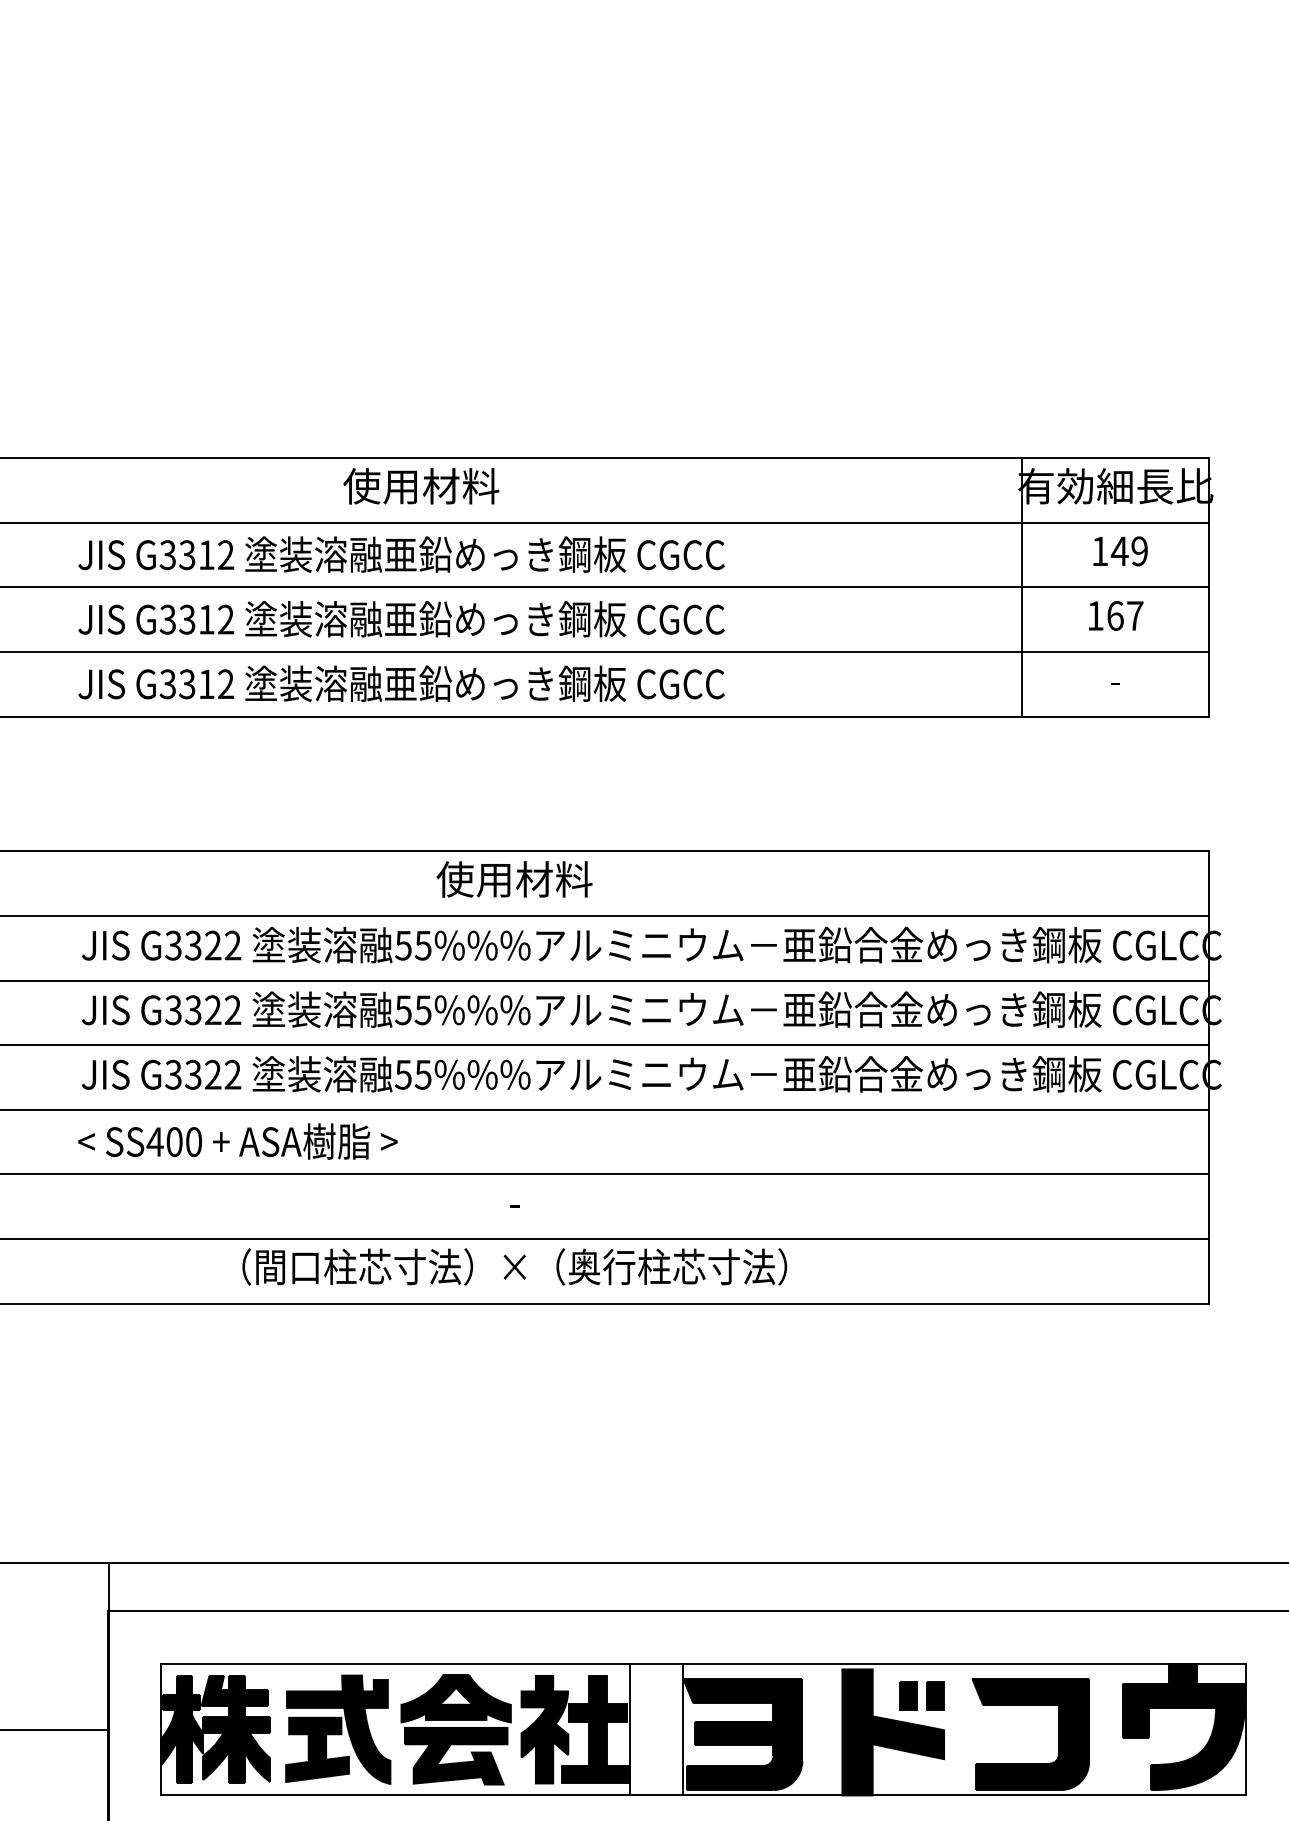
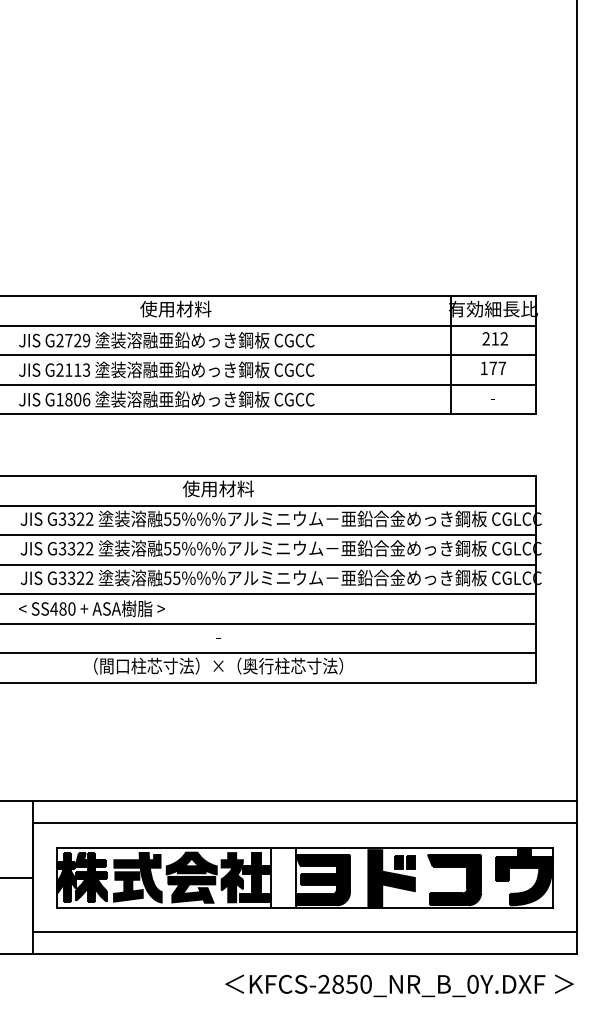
text: (1120, 550) -> (495, 338), 149 -> 212
text: (197, 554) -> (73, 340), G3312 -> G2729
text: (1113, 616) -> (492, 368), 167 -> 177
text: (197, 618) -> (73, 369), G3312 -> G2113
text: (197, 683) -> (73, 399), G3312 -> G1806
text: (173, 1140) -> (62, 608), SS400 -> SS480

